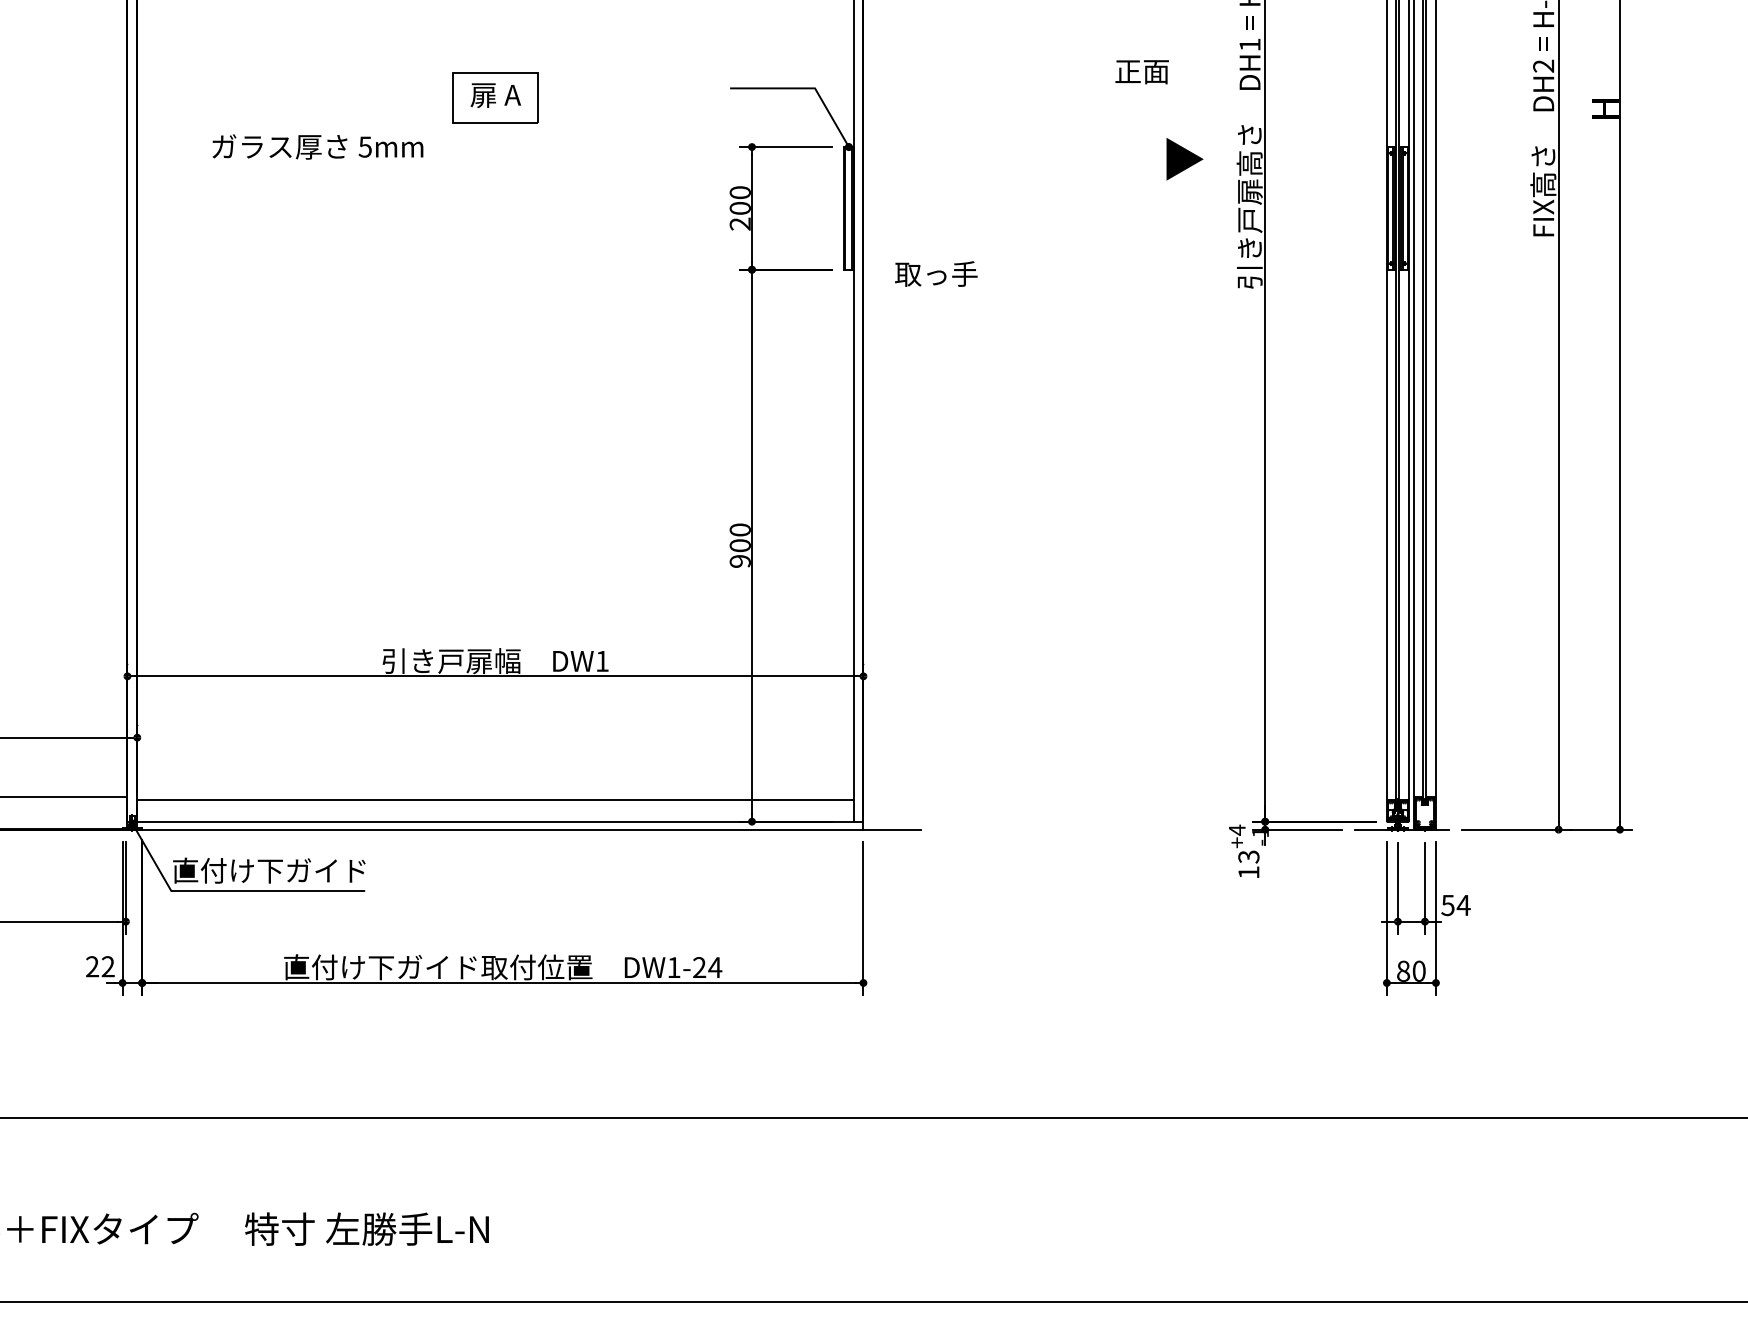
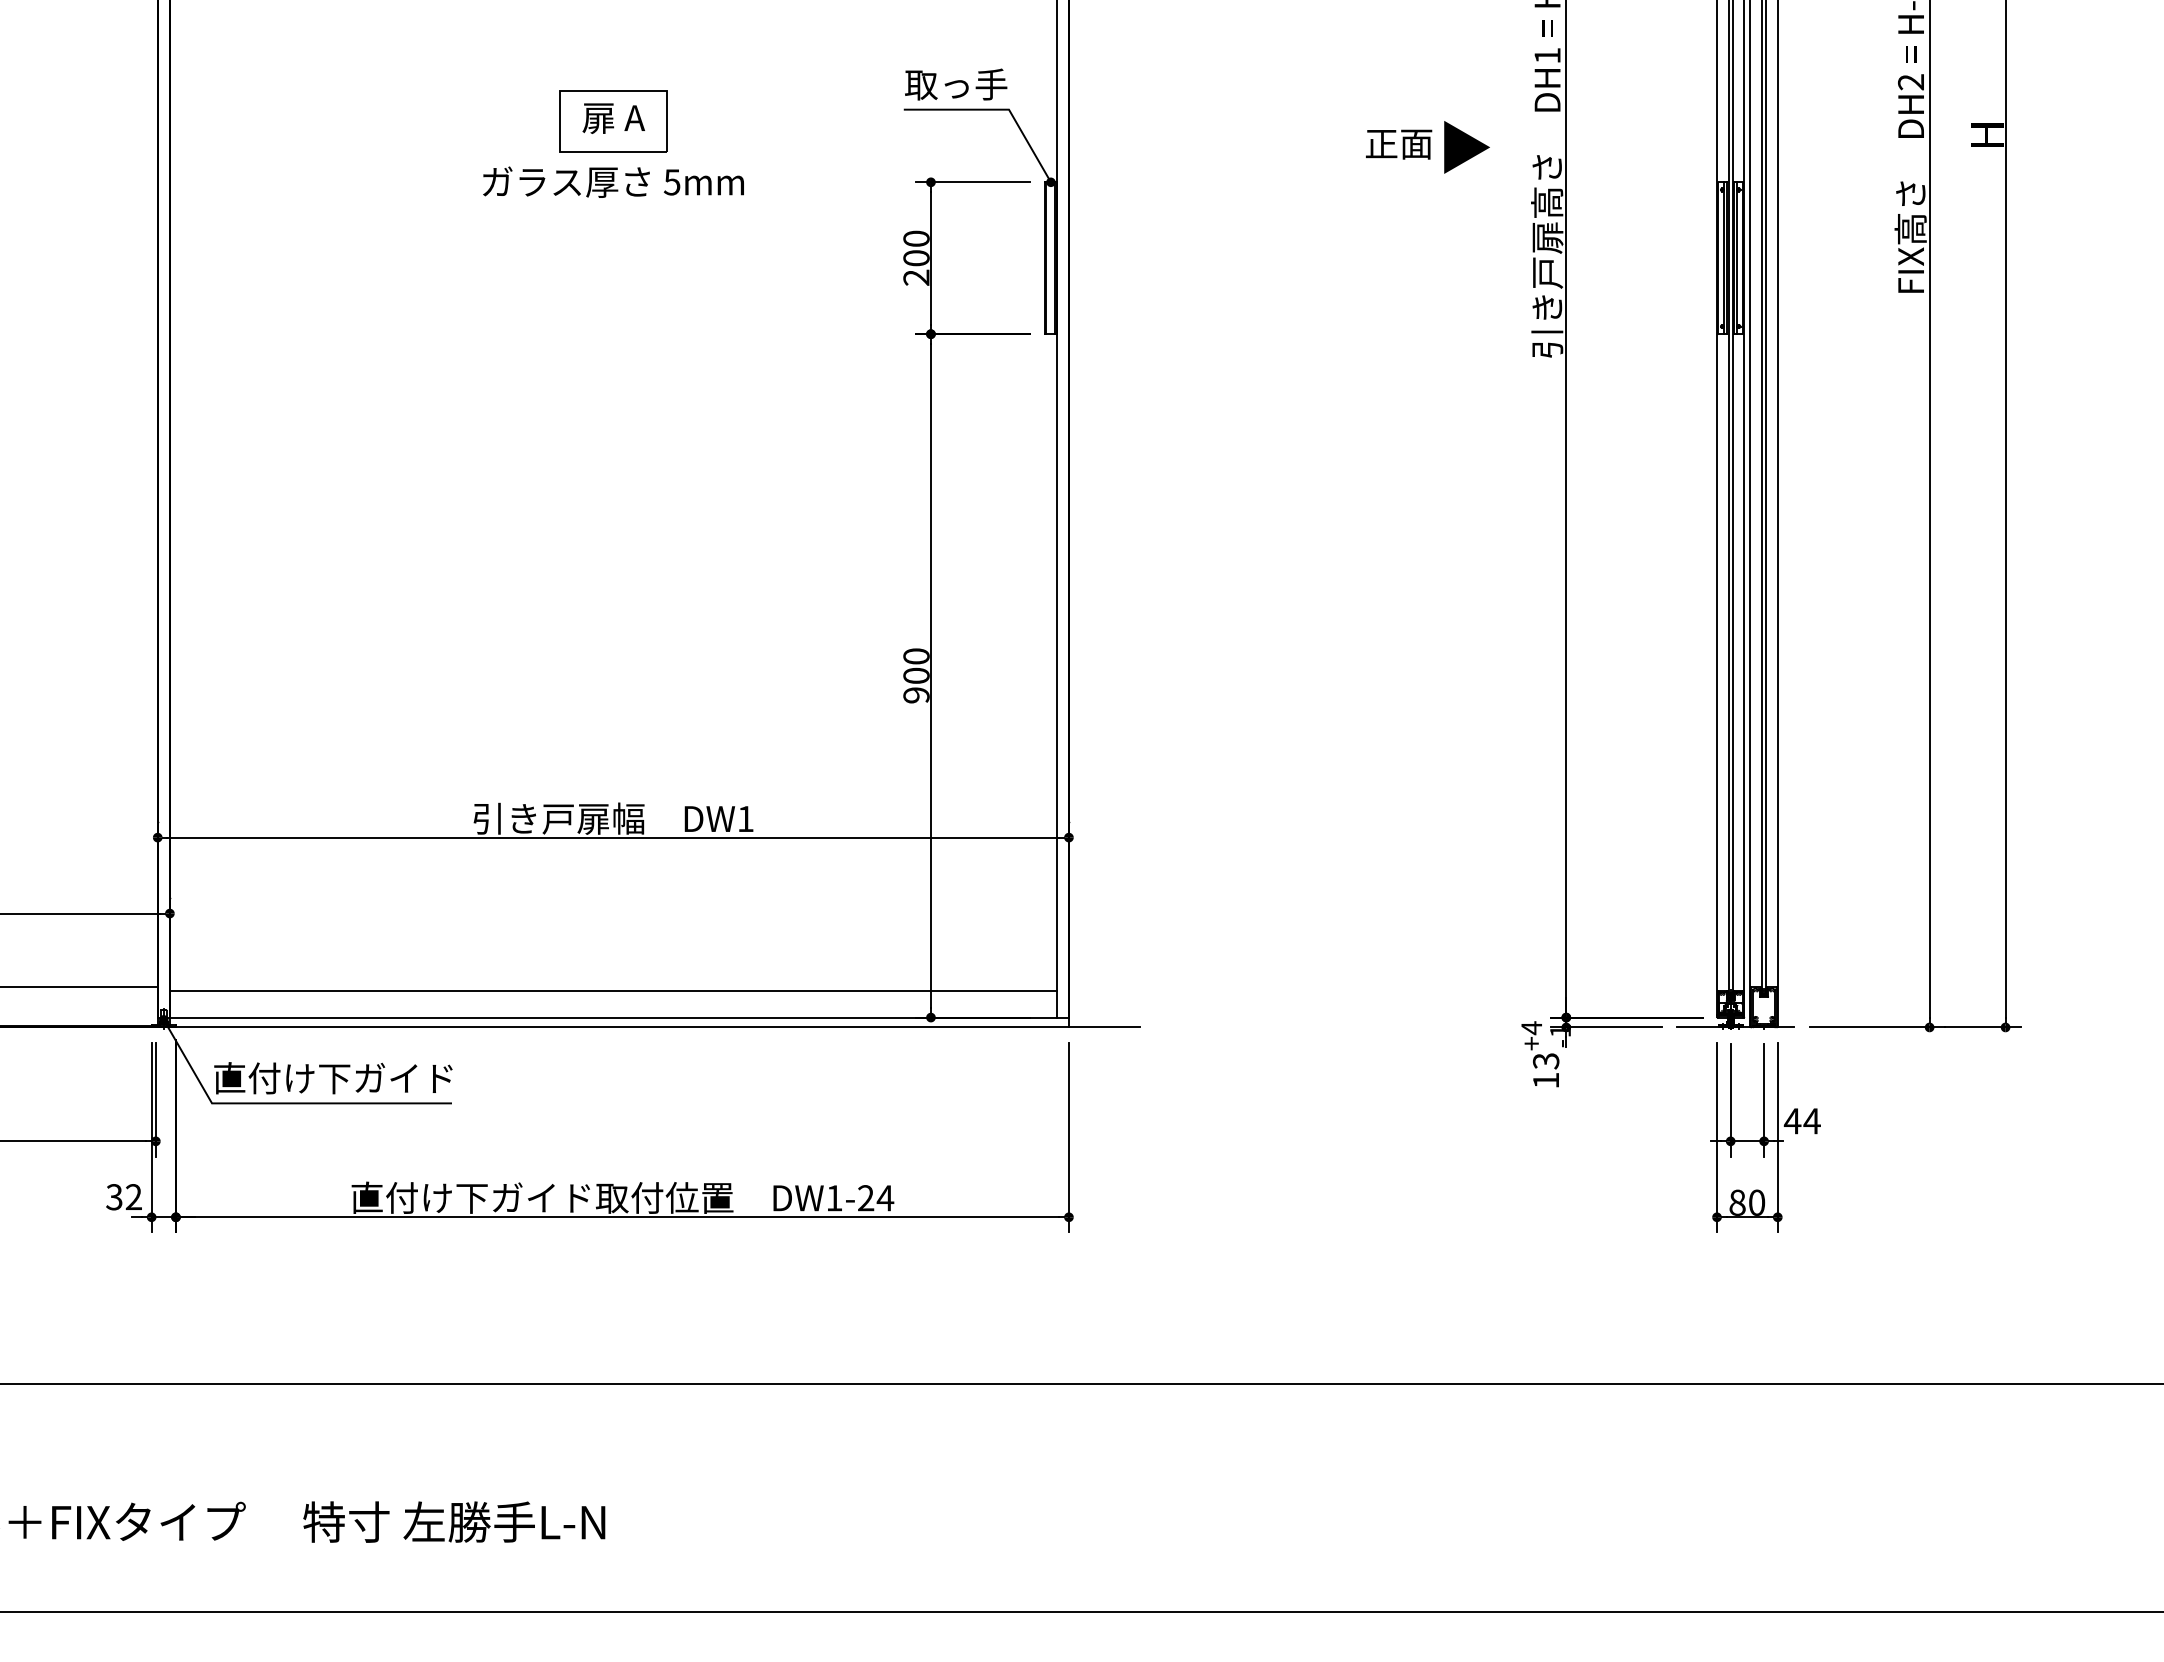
text: (1142, 72) -> (1399, 144), moved
text: (317, 146) -> (613, 181), moved
part: (1184, 159) -> (1466, 147), moved
text: (936, 274) -> (956, 84), moved
text: (1447, 905) -> (1792, 1121), 54 -> 44
text: (92, 967) -> (114, 1197), 22 -> 32

